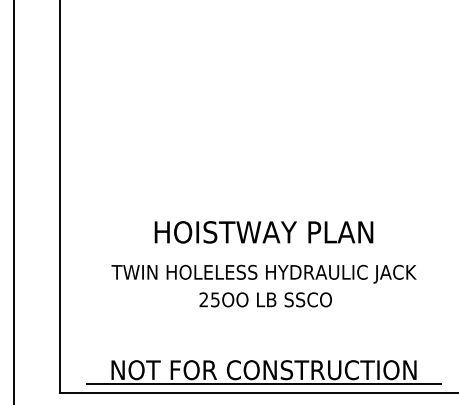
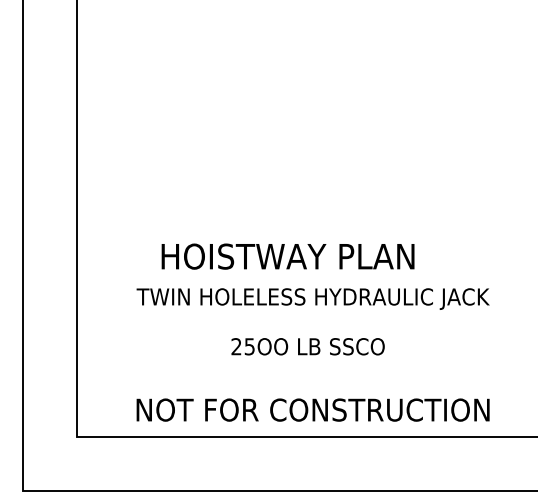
text: (263, 232) -> (287, 256), moved
text: (265, 299) -> (307, 346), moved
line: (263, 383) -> (312, 425), removed

